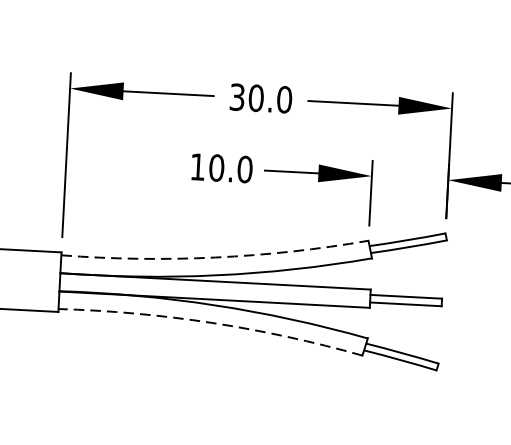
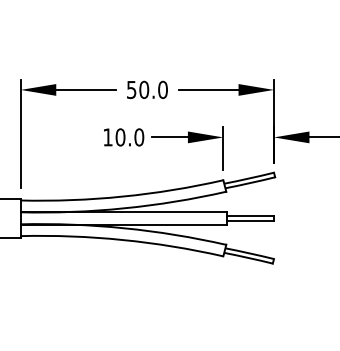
text: (237, 96) -> (131, 89), 30.0 -> 50.0
arc: (215, 257) -> (122, 196), dashed -> solid
arc: (211, 322) -> (122, 239), dashed -> solid

